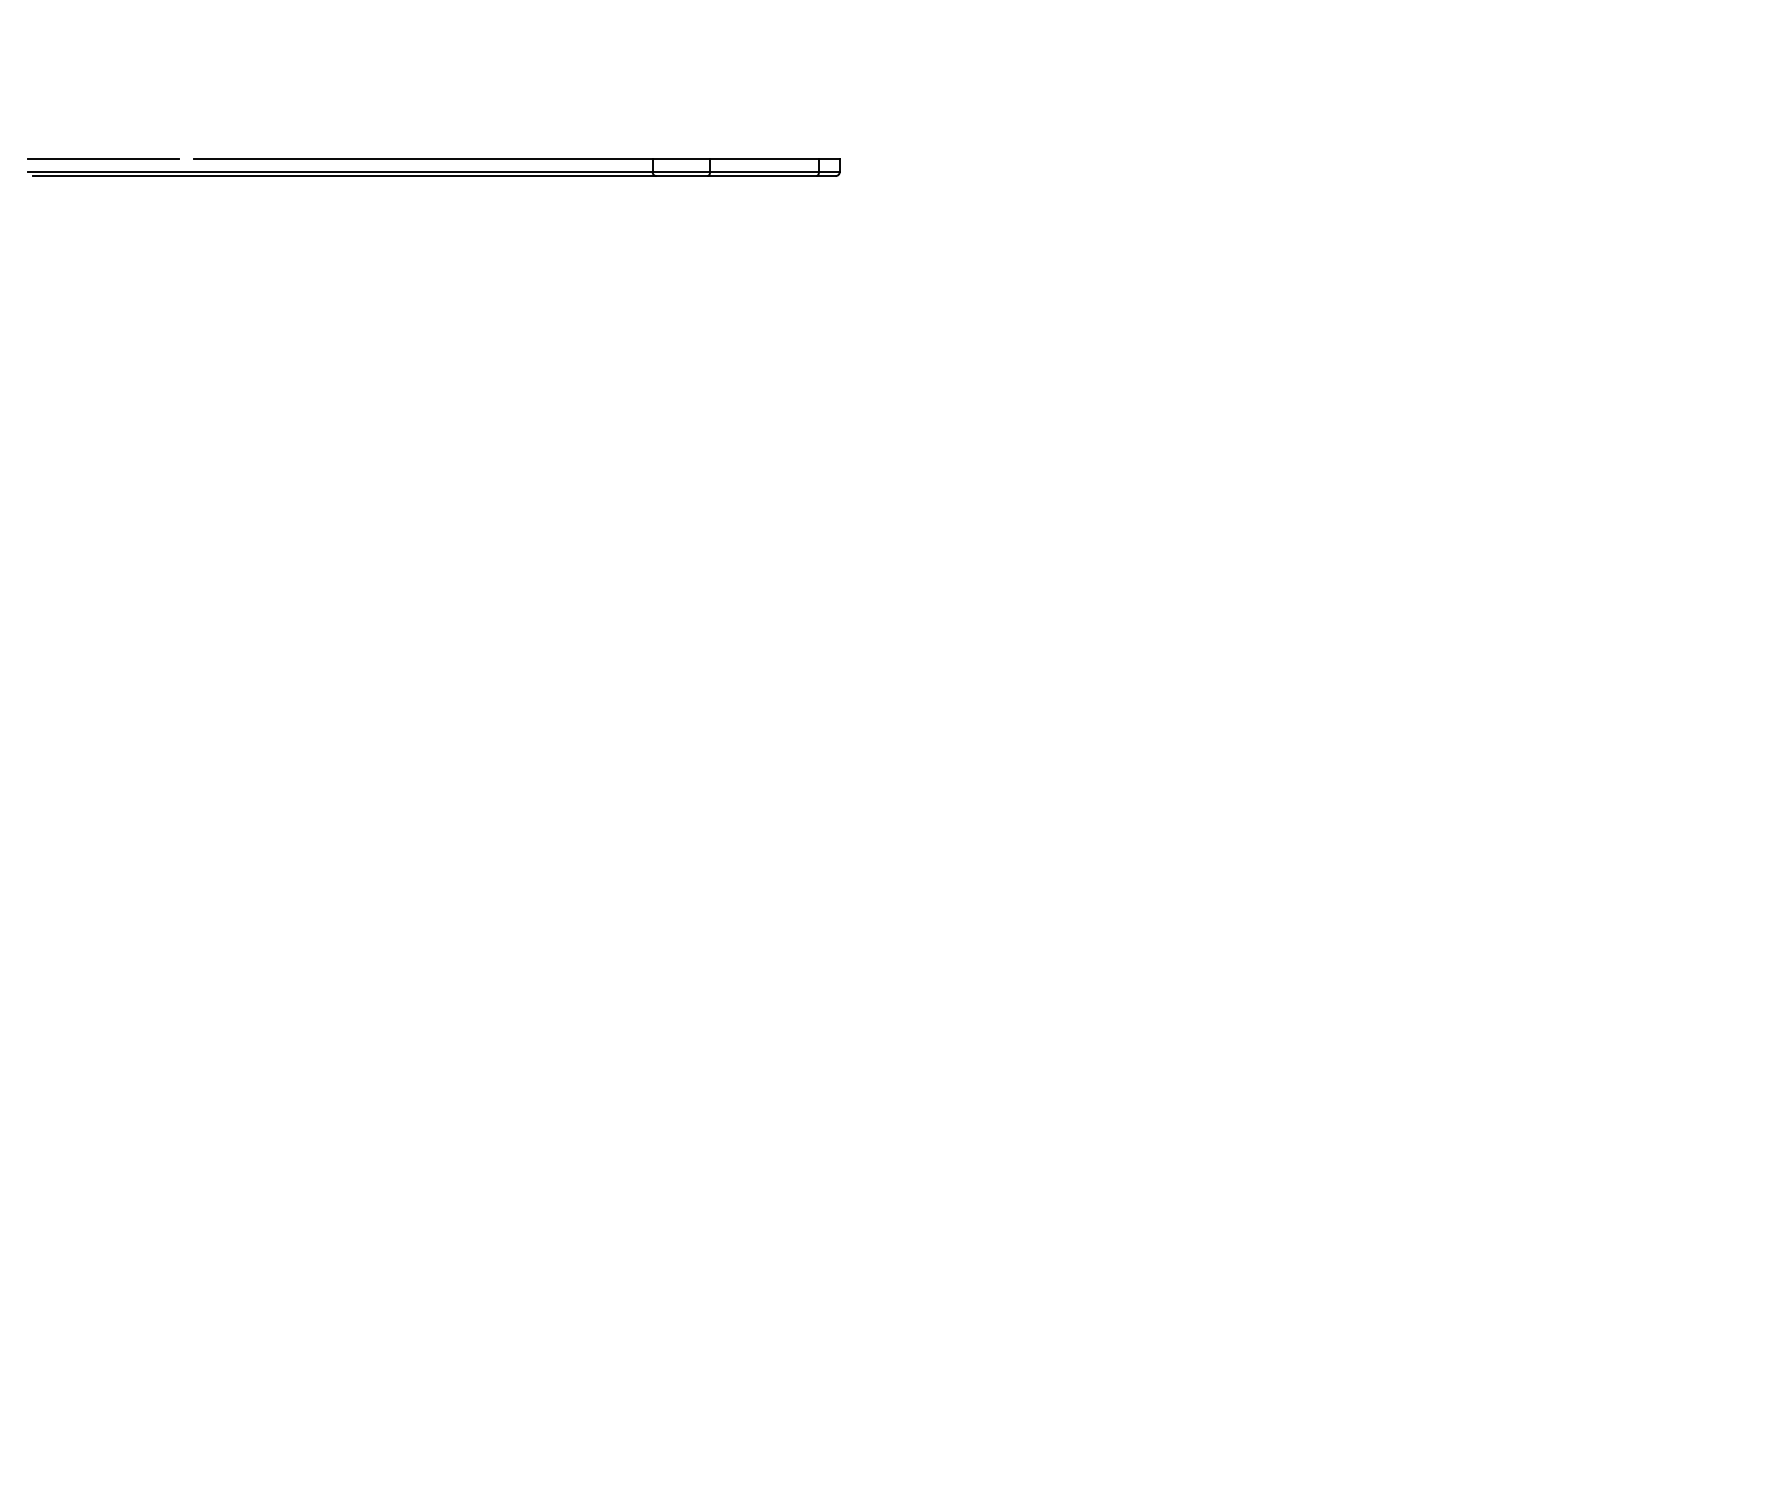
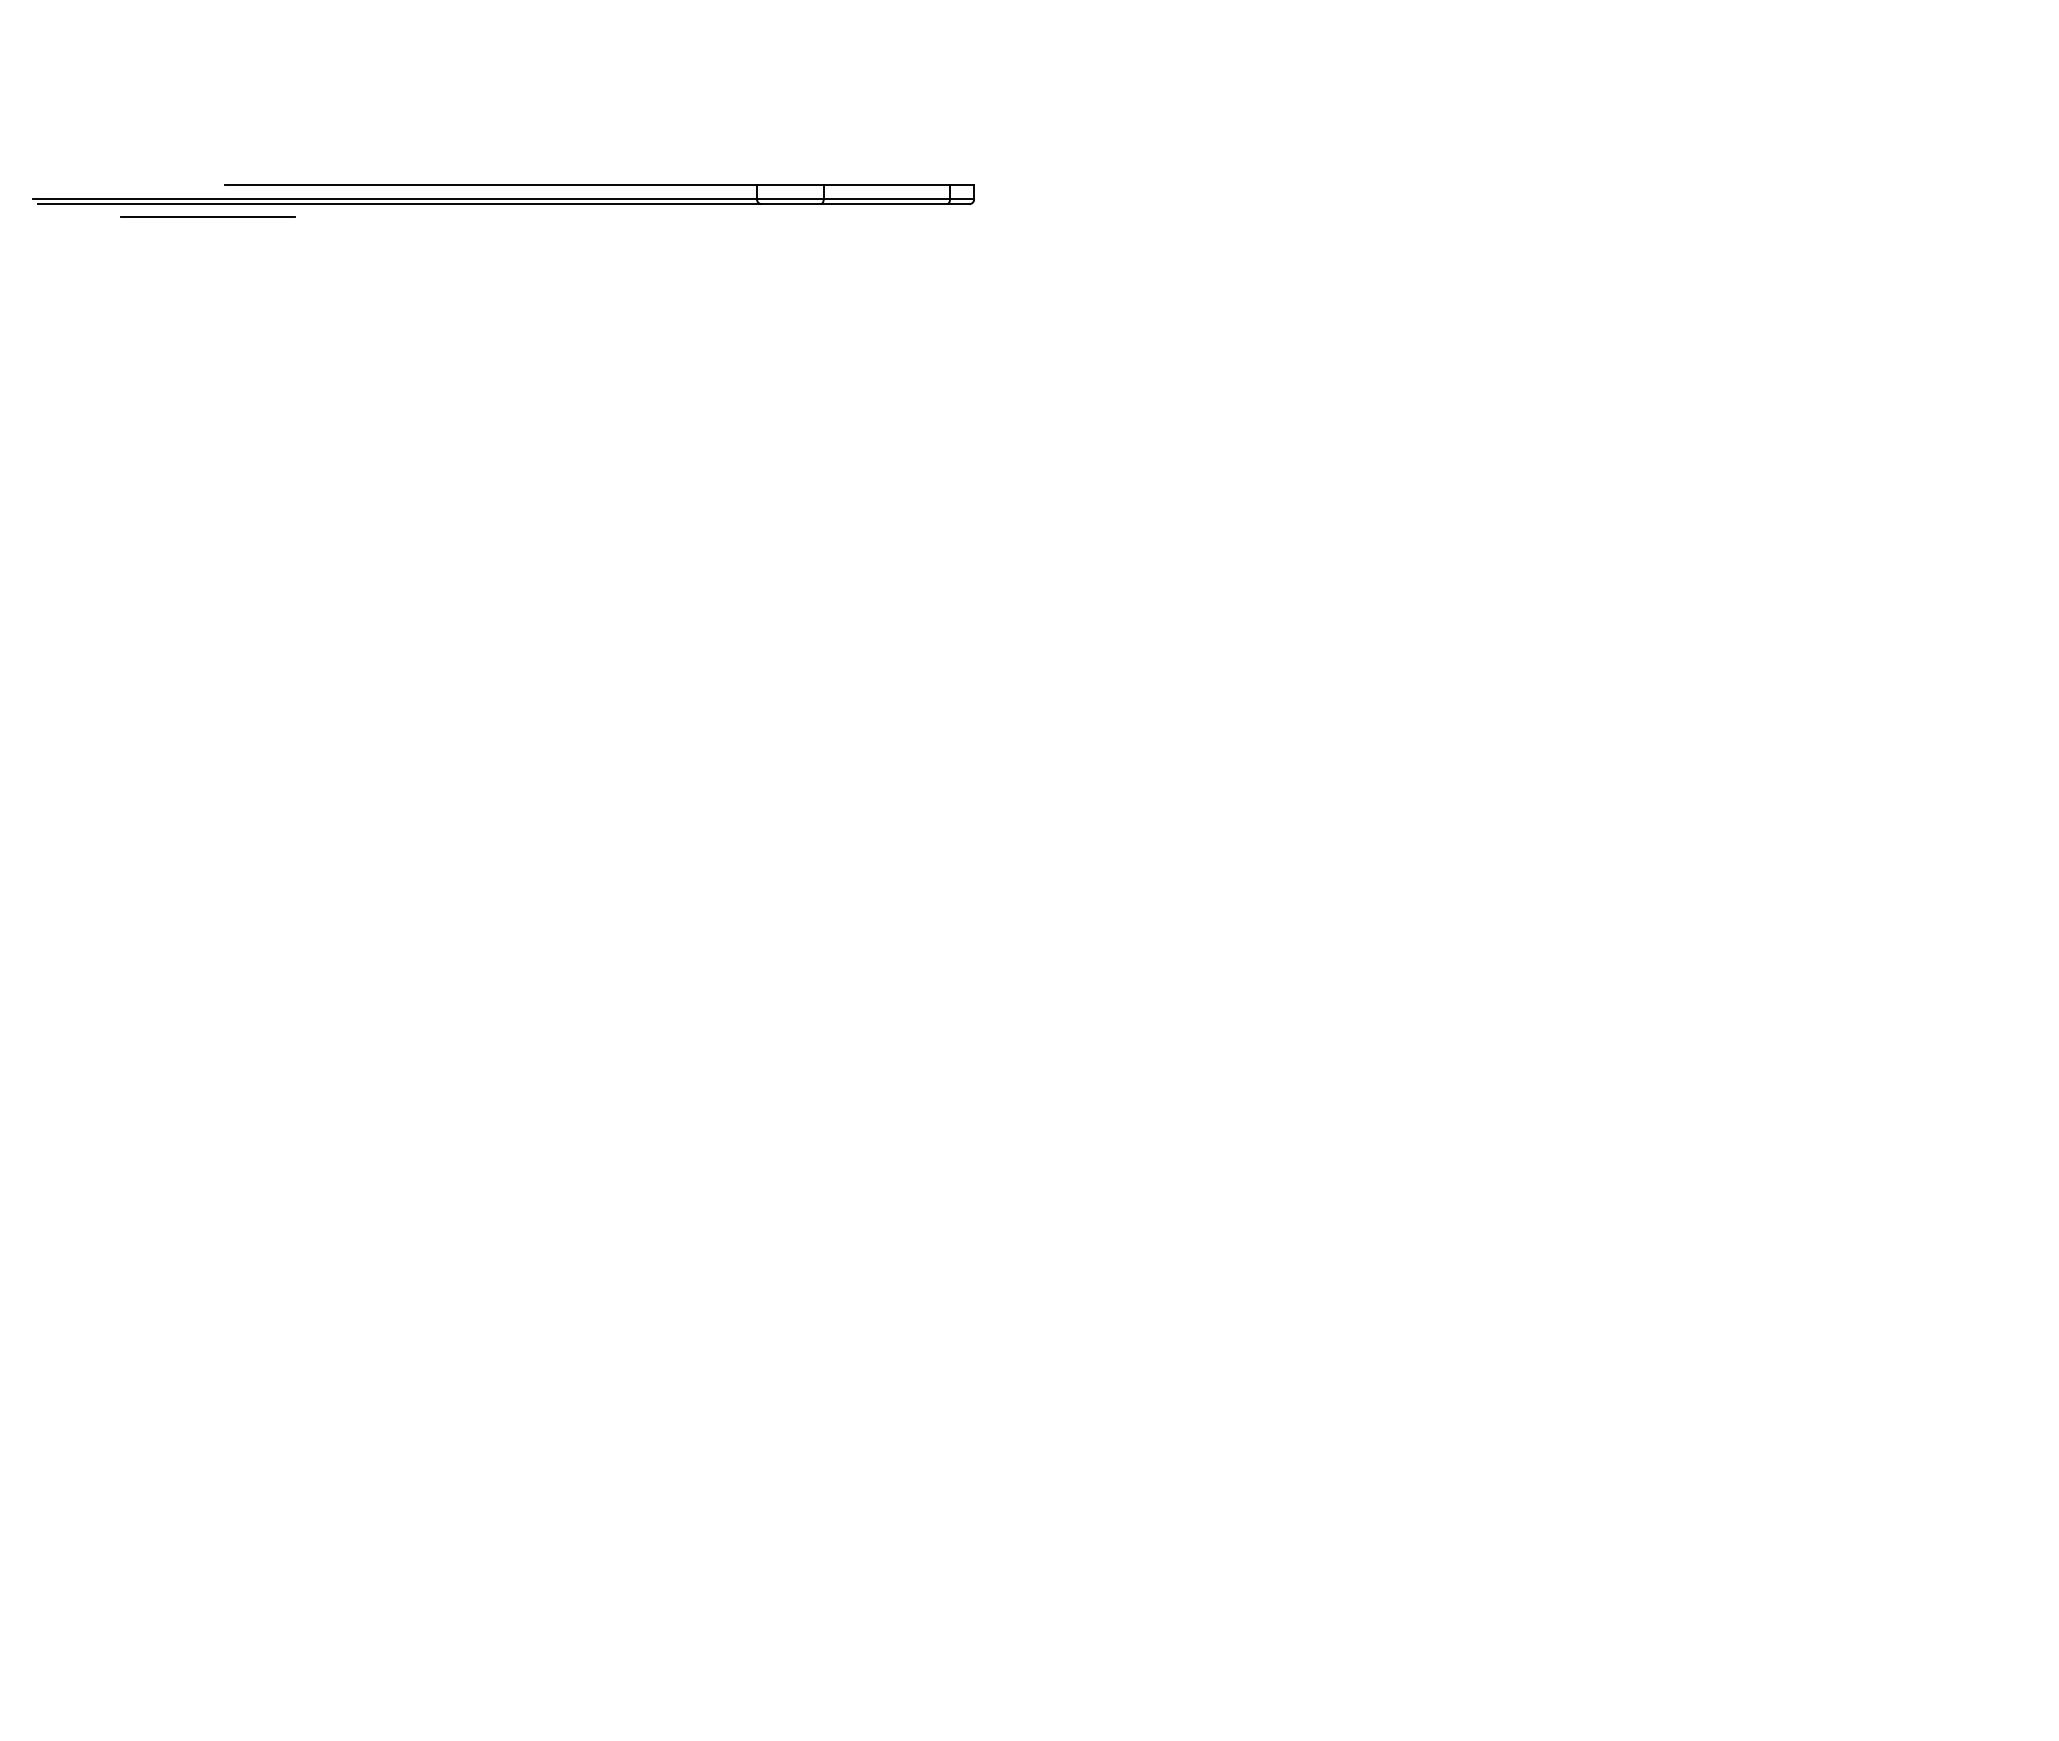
line: (103, 159) -> (207, 216), moved

